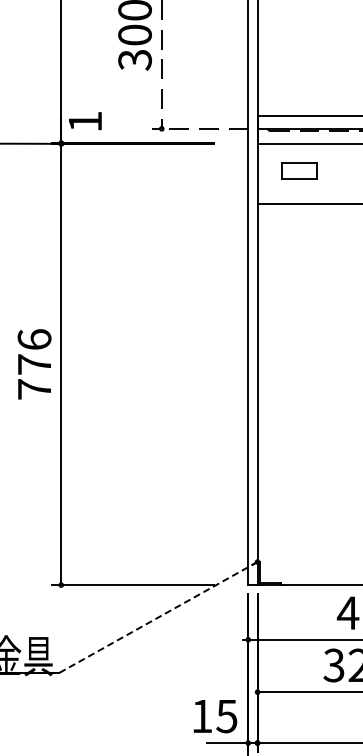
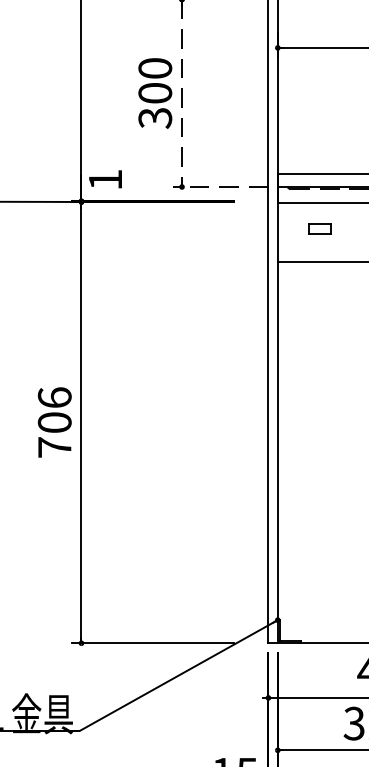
part: (299, 170) -> (319, 228), size x0.62
text: (34, 364) -> (54, 422), 776 -> 706
line: (144, 625) -> (164, 683), dashed -> solid

